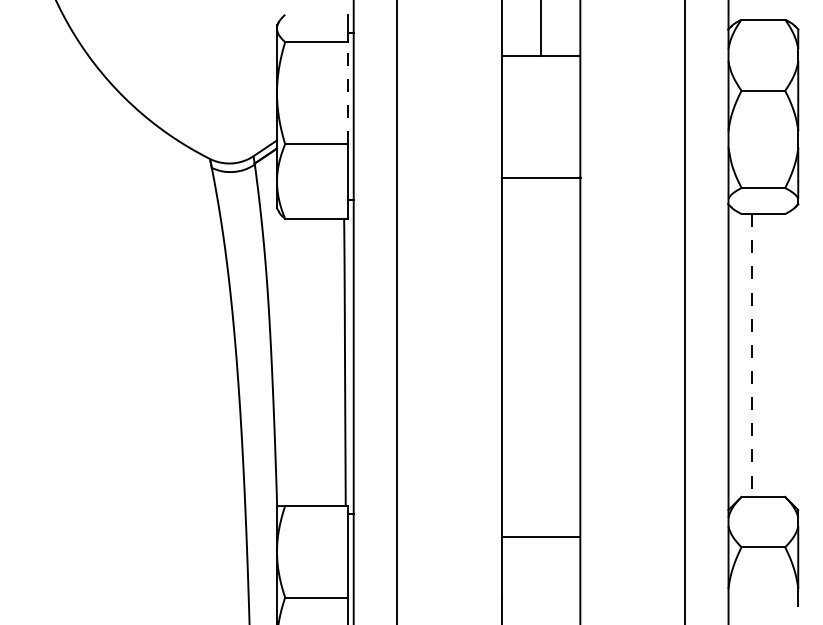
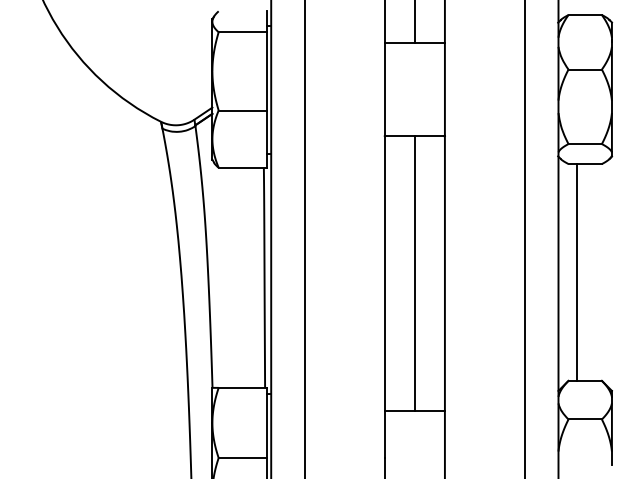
line: (348, 92) -> (267, 70), dashed -> solid
line: (541, 356) -> (415, 273), added
line: (752, 356) -> (576, 273), dashed -> solid

